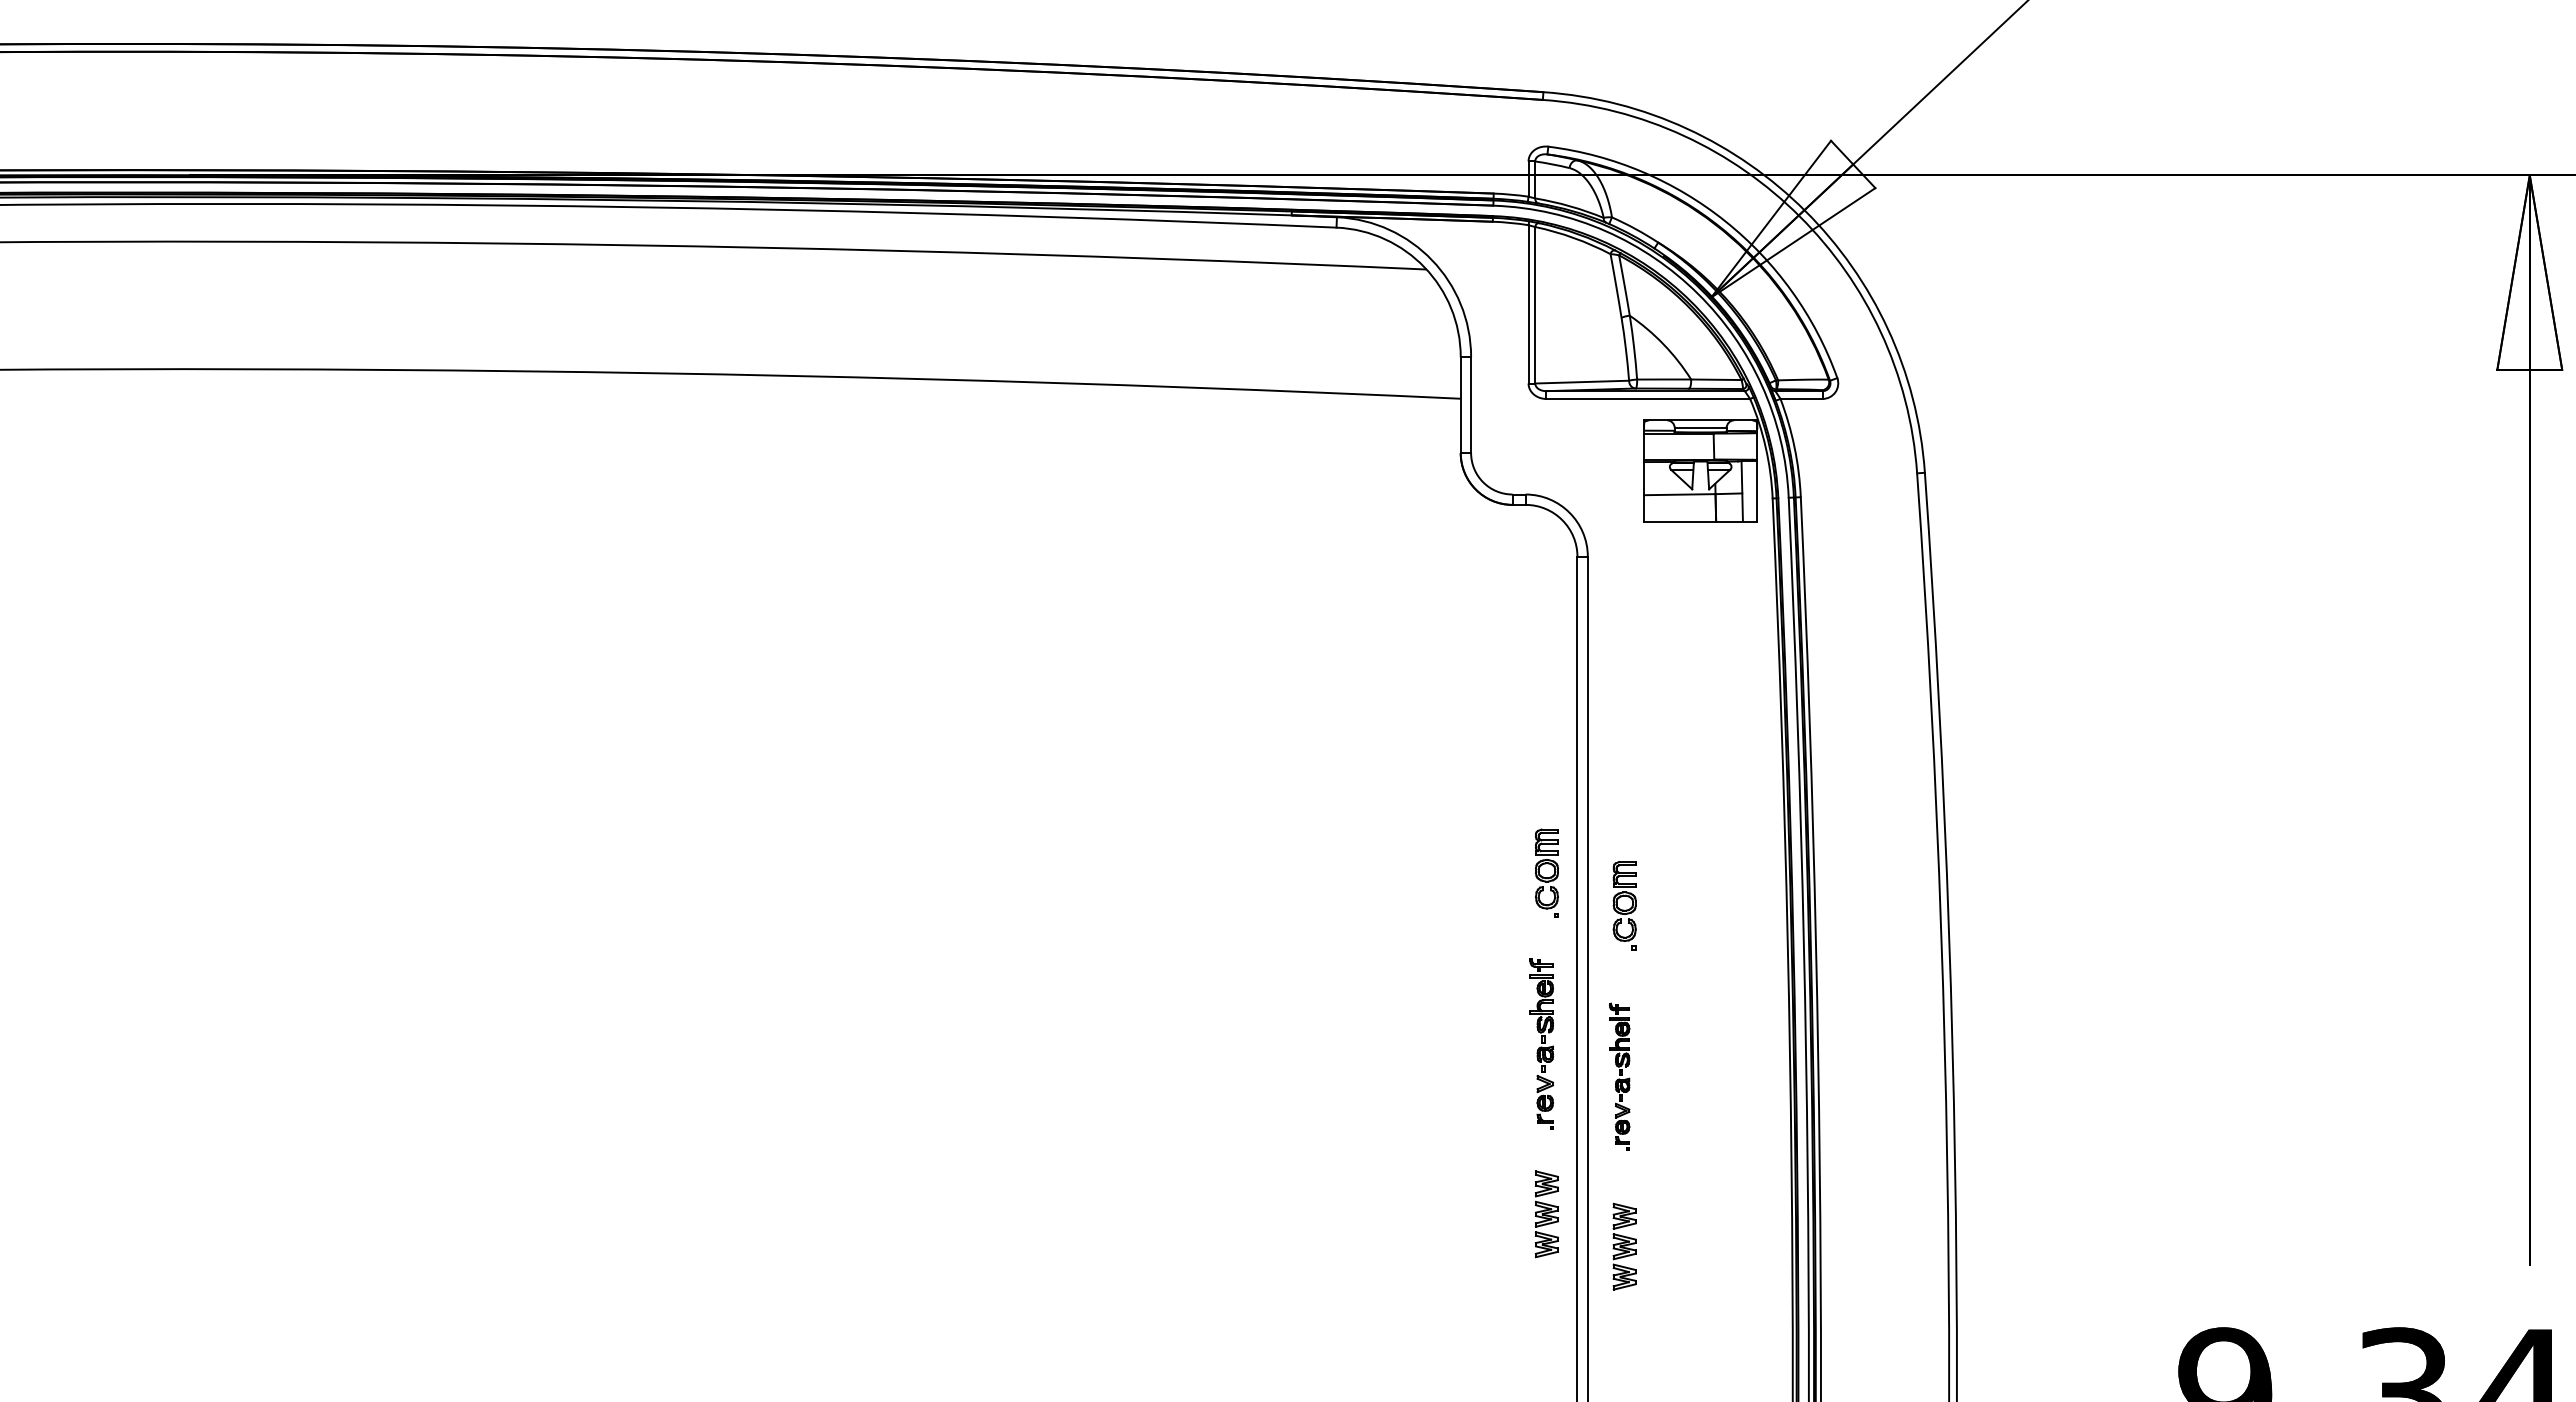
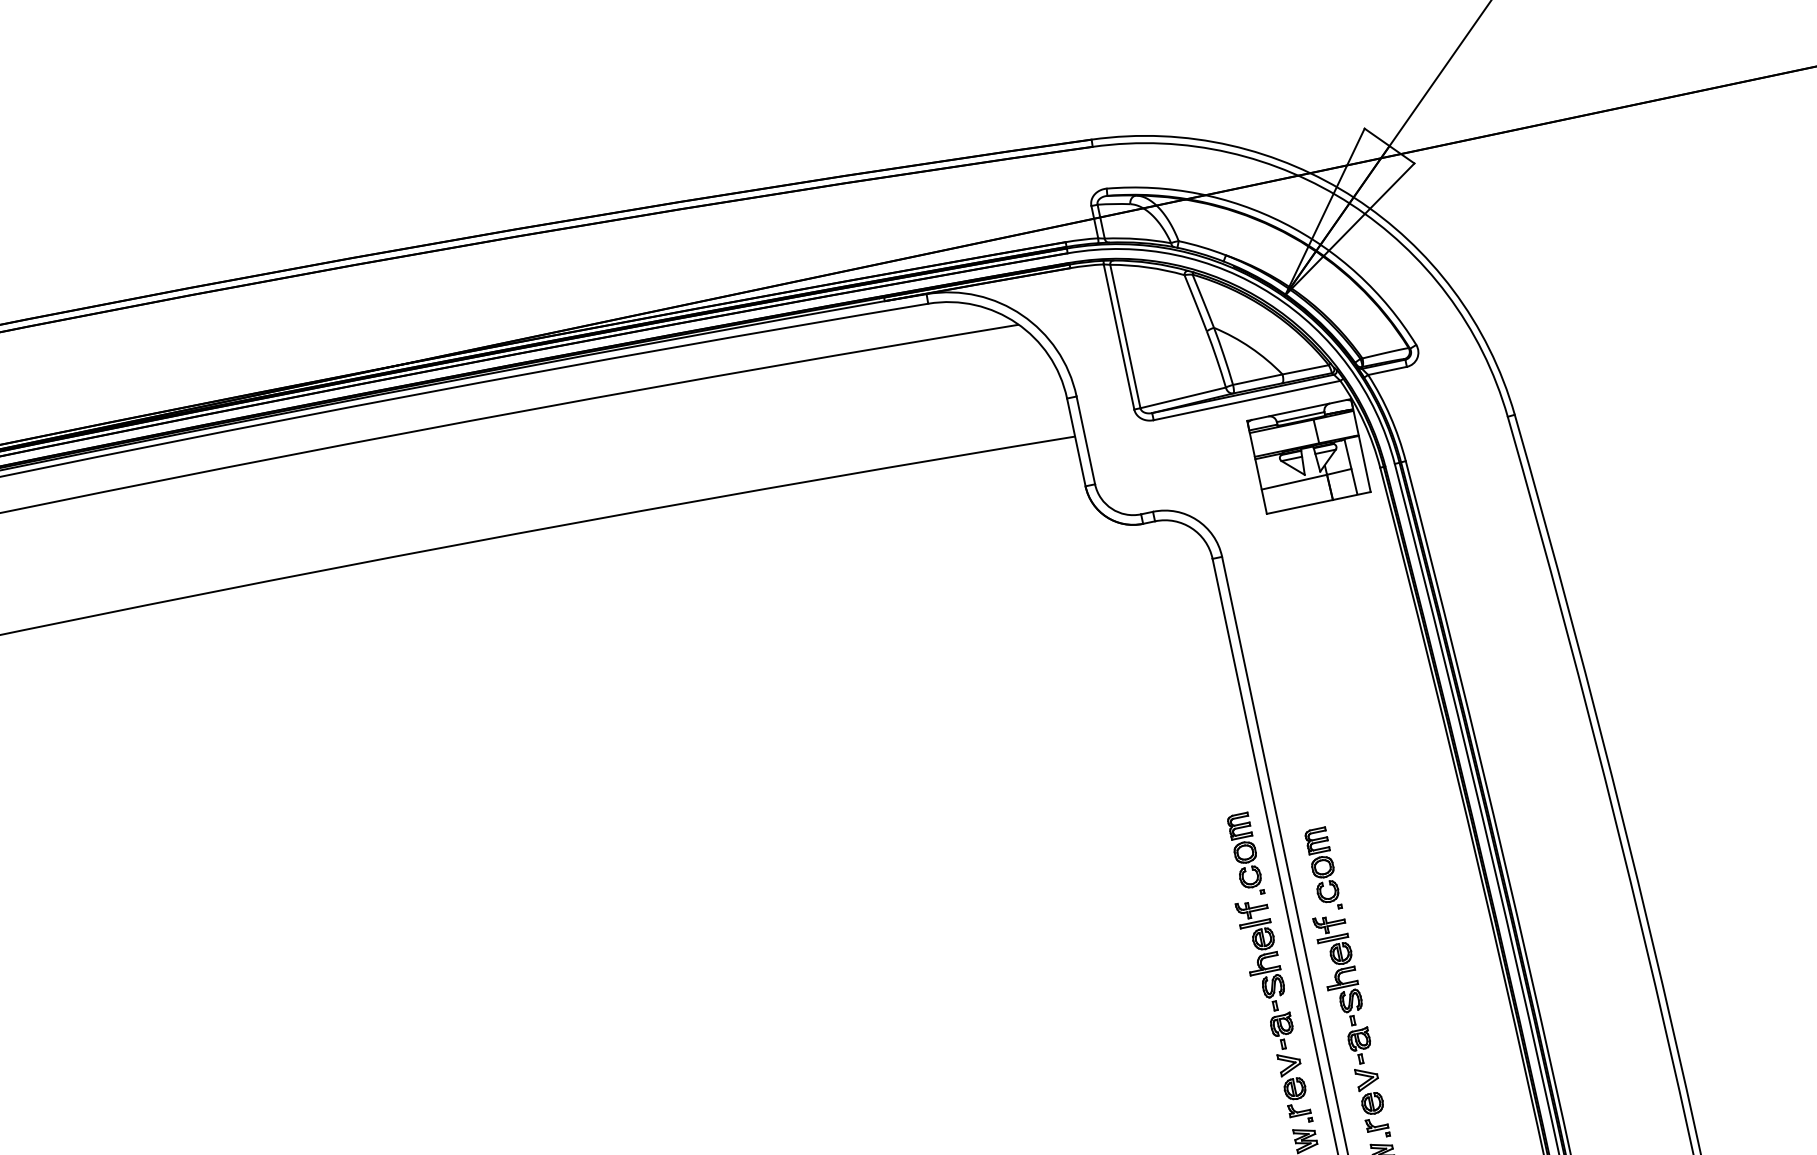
part: (1541, 1043) -> (1273, 1011), size x1.43
part: (1619, 1076) -> (1351, 1027), size x1.67

